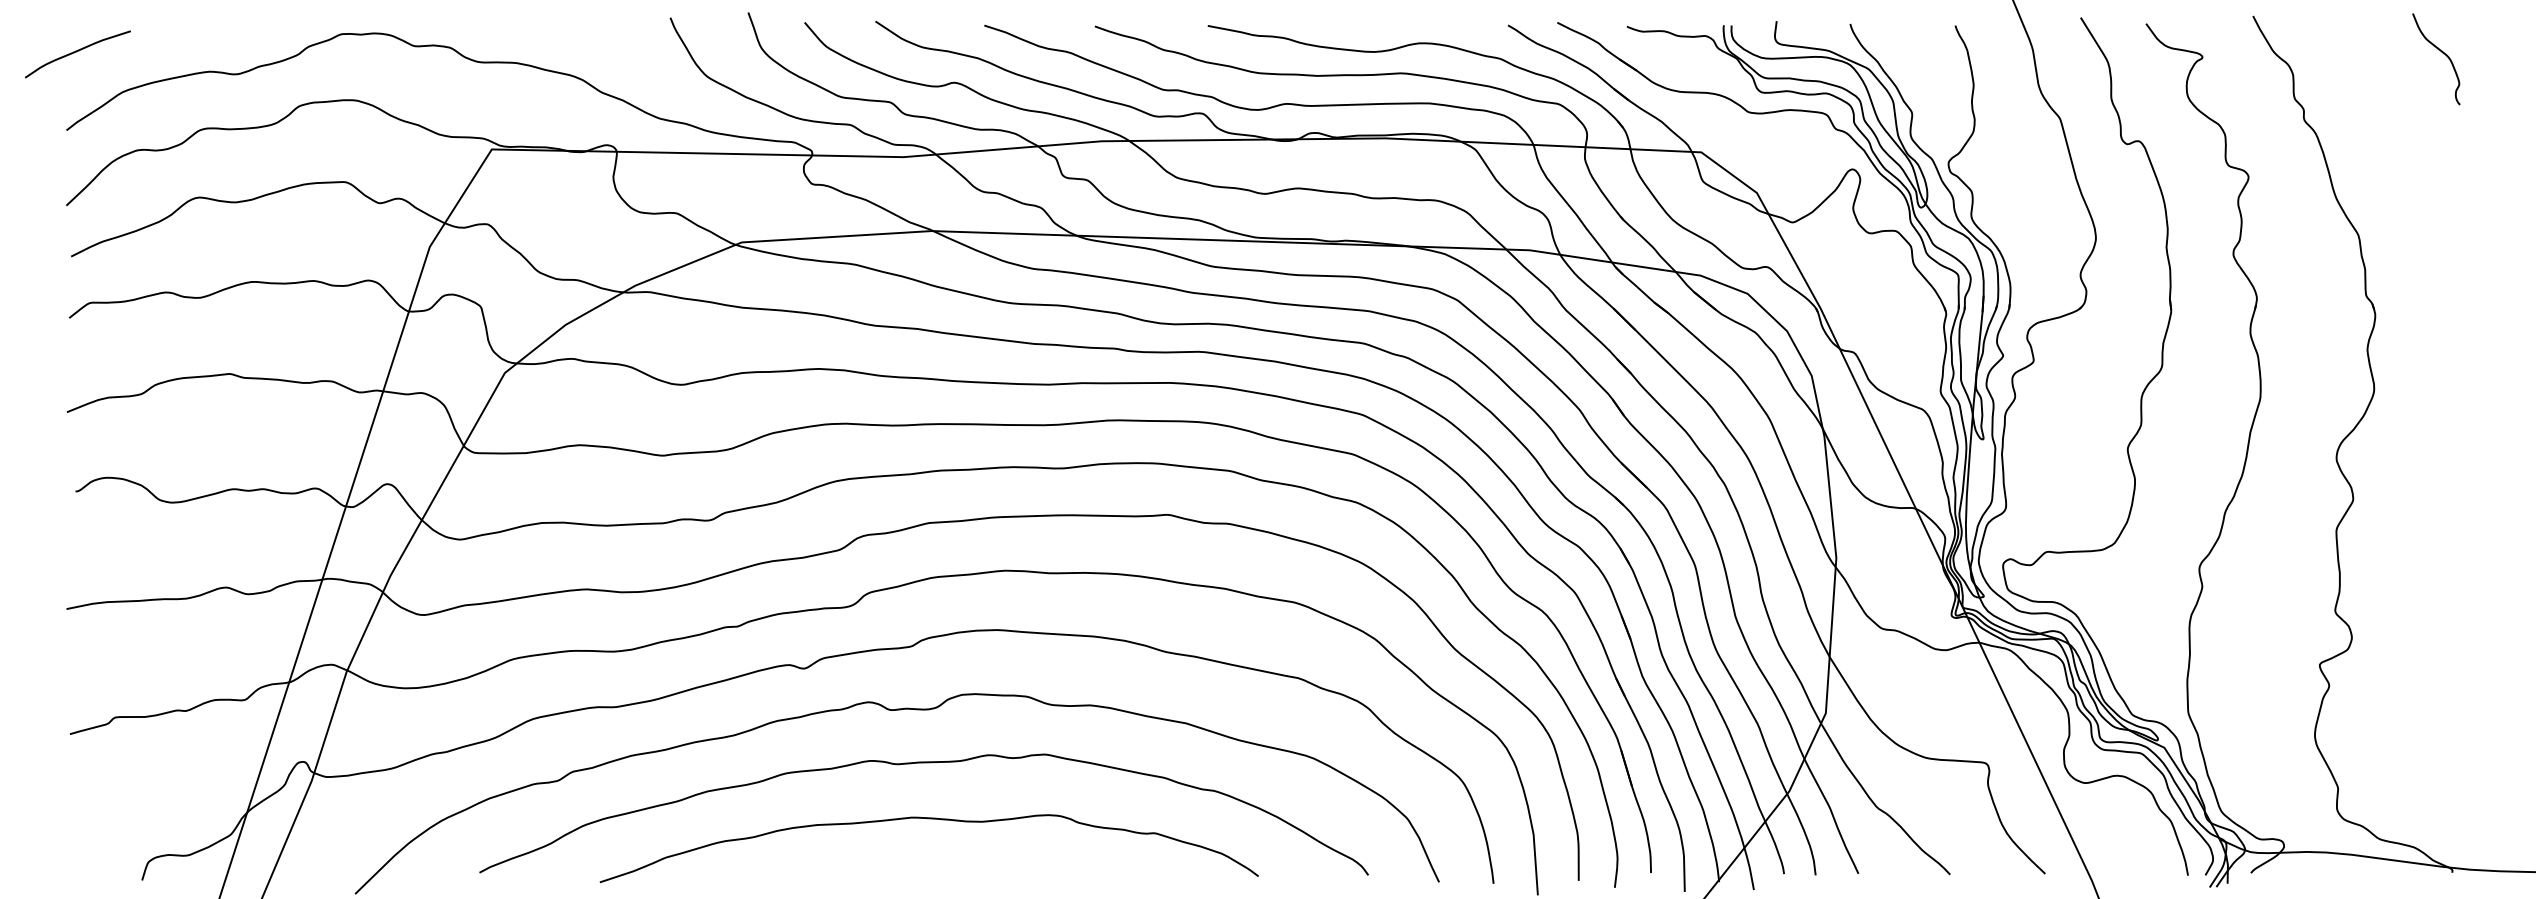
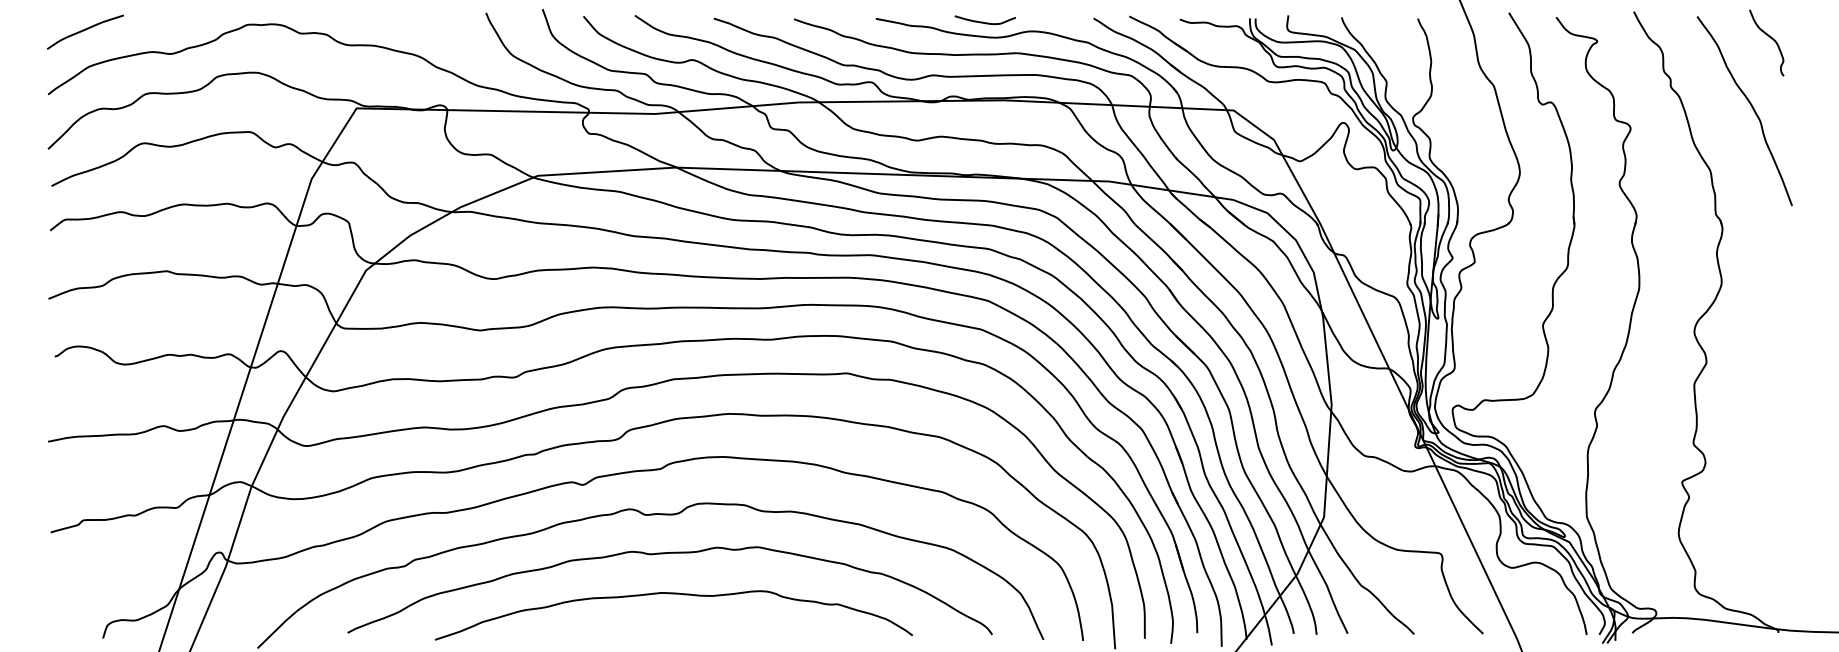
curve: (1358, 30) -> (985, 22), added
curve: (76, 52) -> (84, 30), moved
curve: (2415, 147) -> (1751, 106), added

